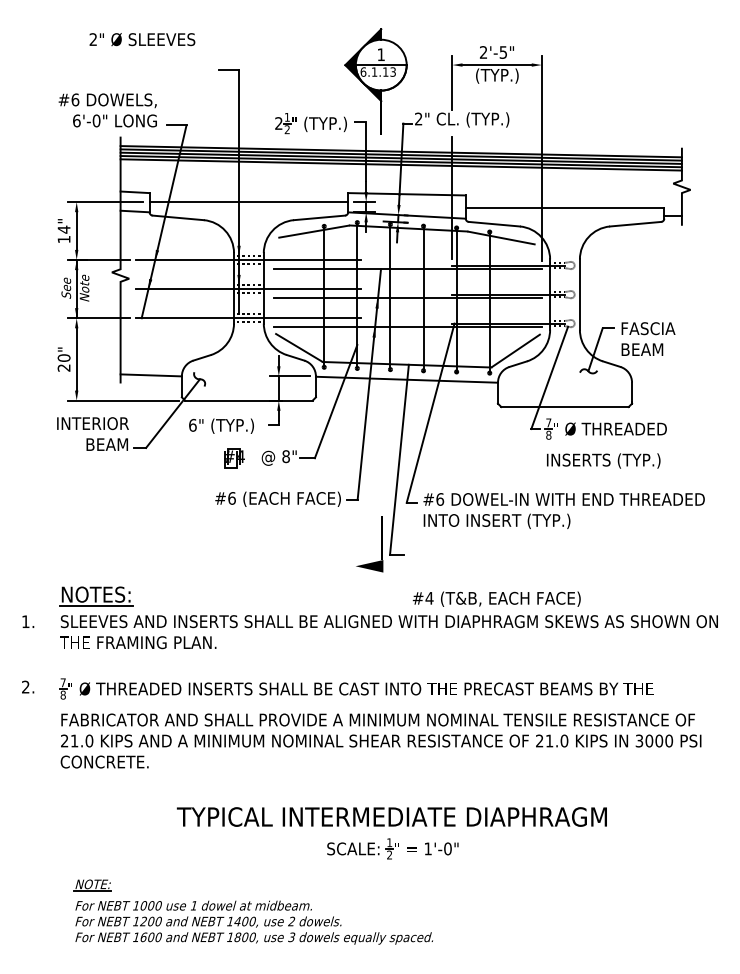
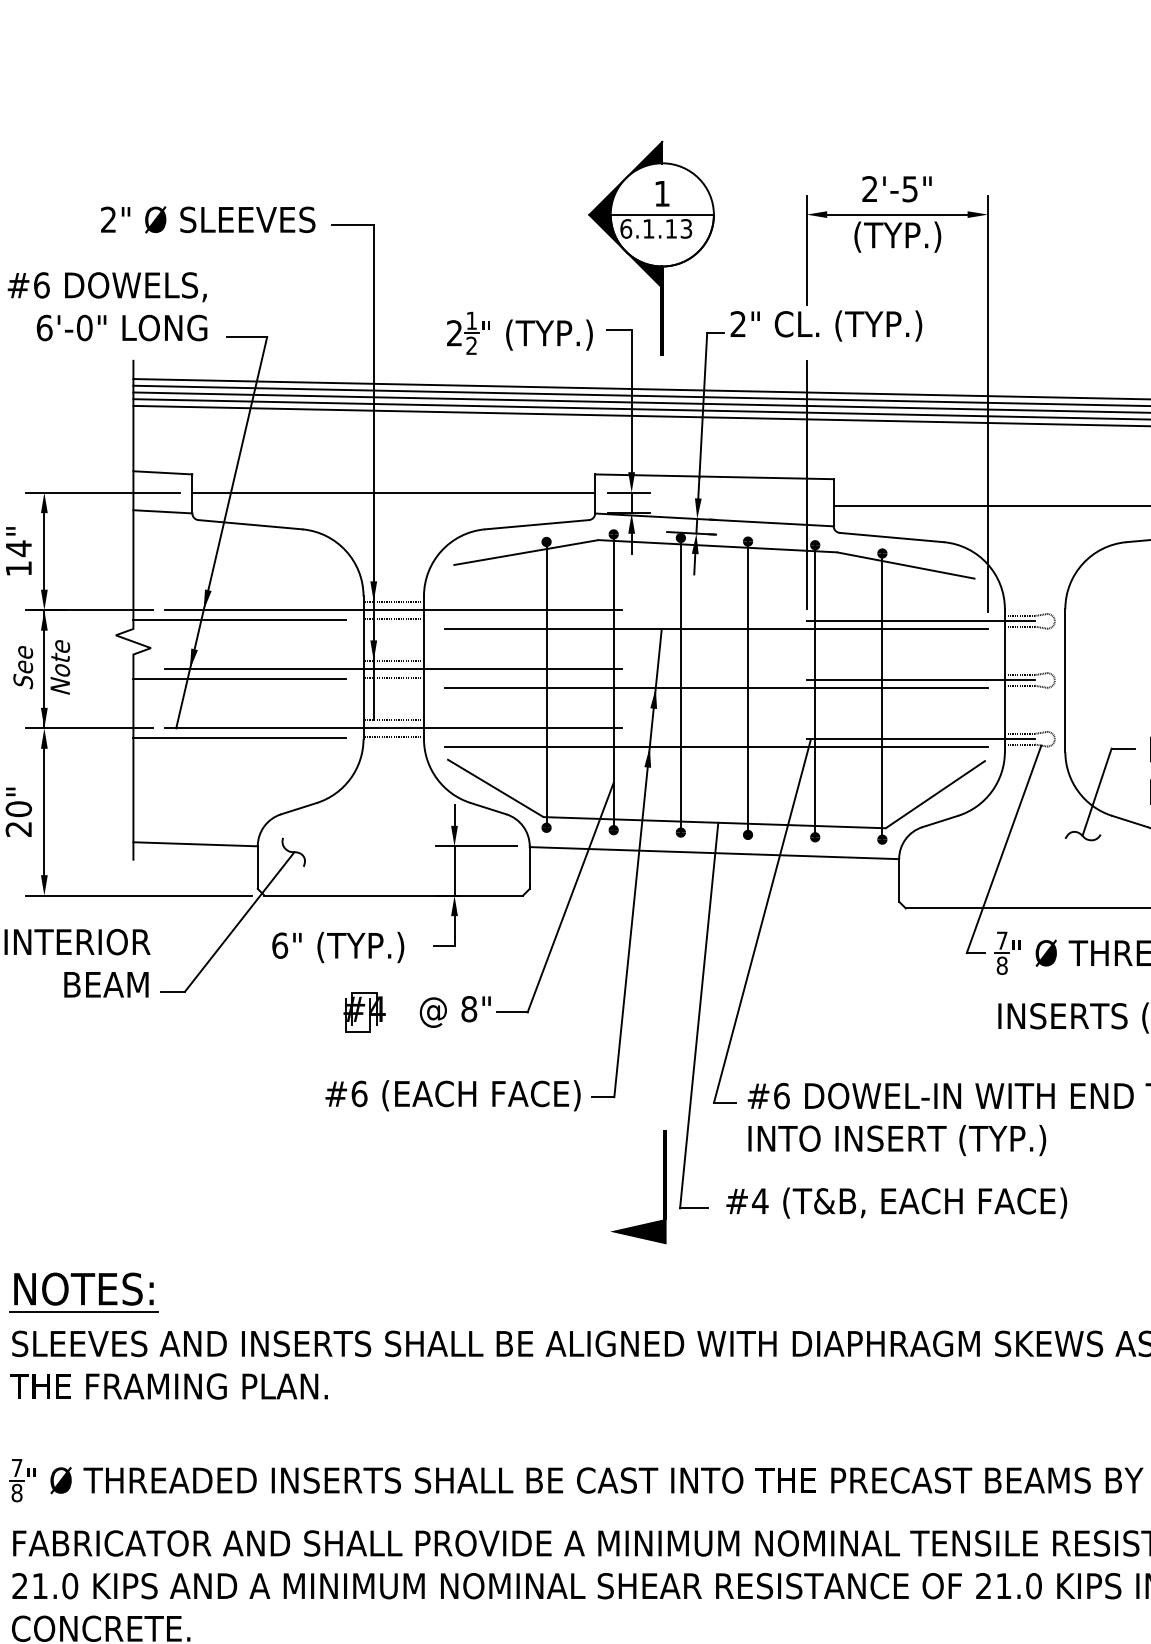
text: (142, 39) -> (208, 219), moved
line: (172, 264) -> (238, 619), added
line: (172, 293) -> (238, 678), added
line: (172, 323) -> (238, 738), added
text: (496, 598) -> (896, 1201), moved

